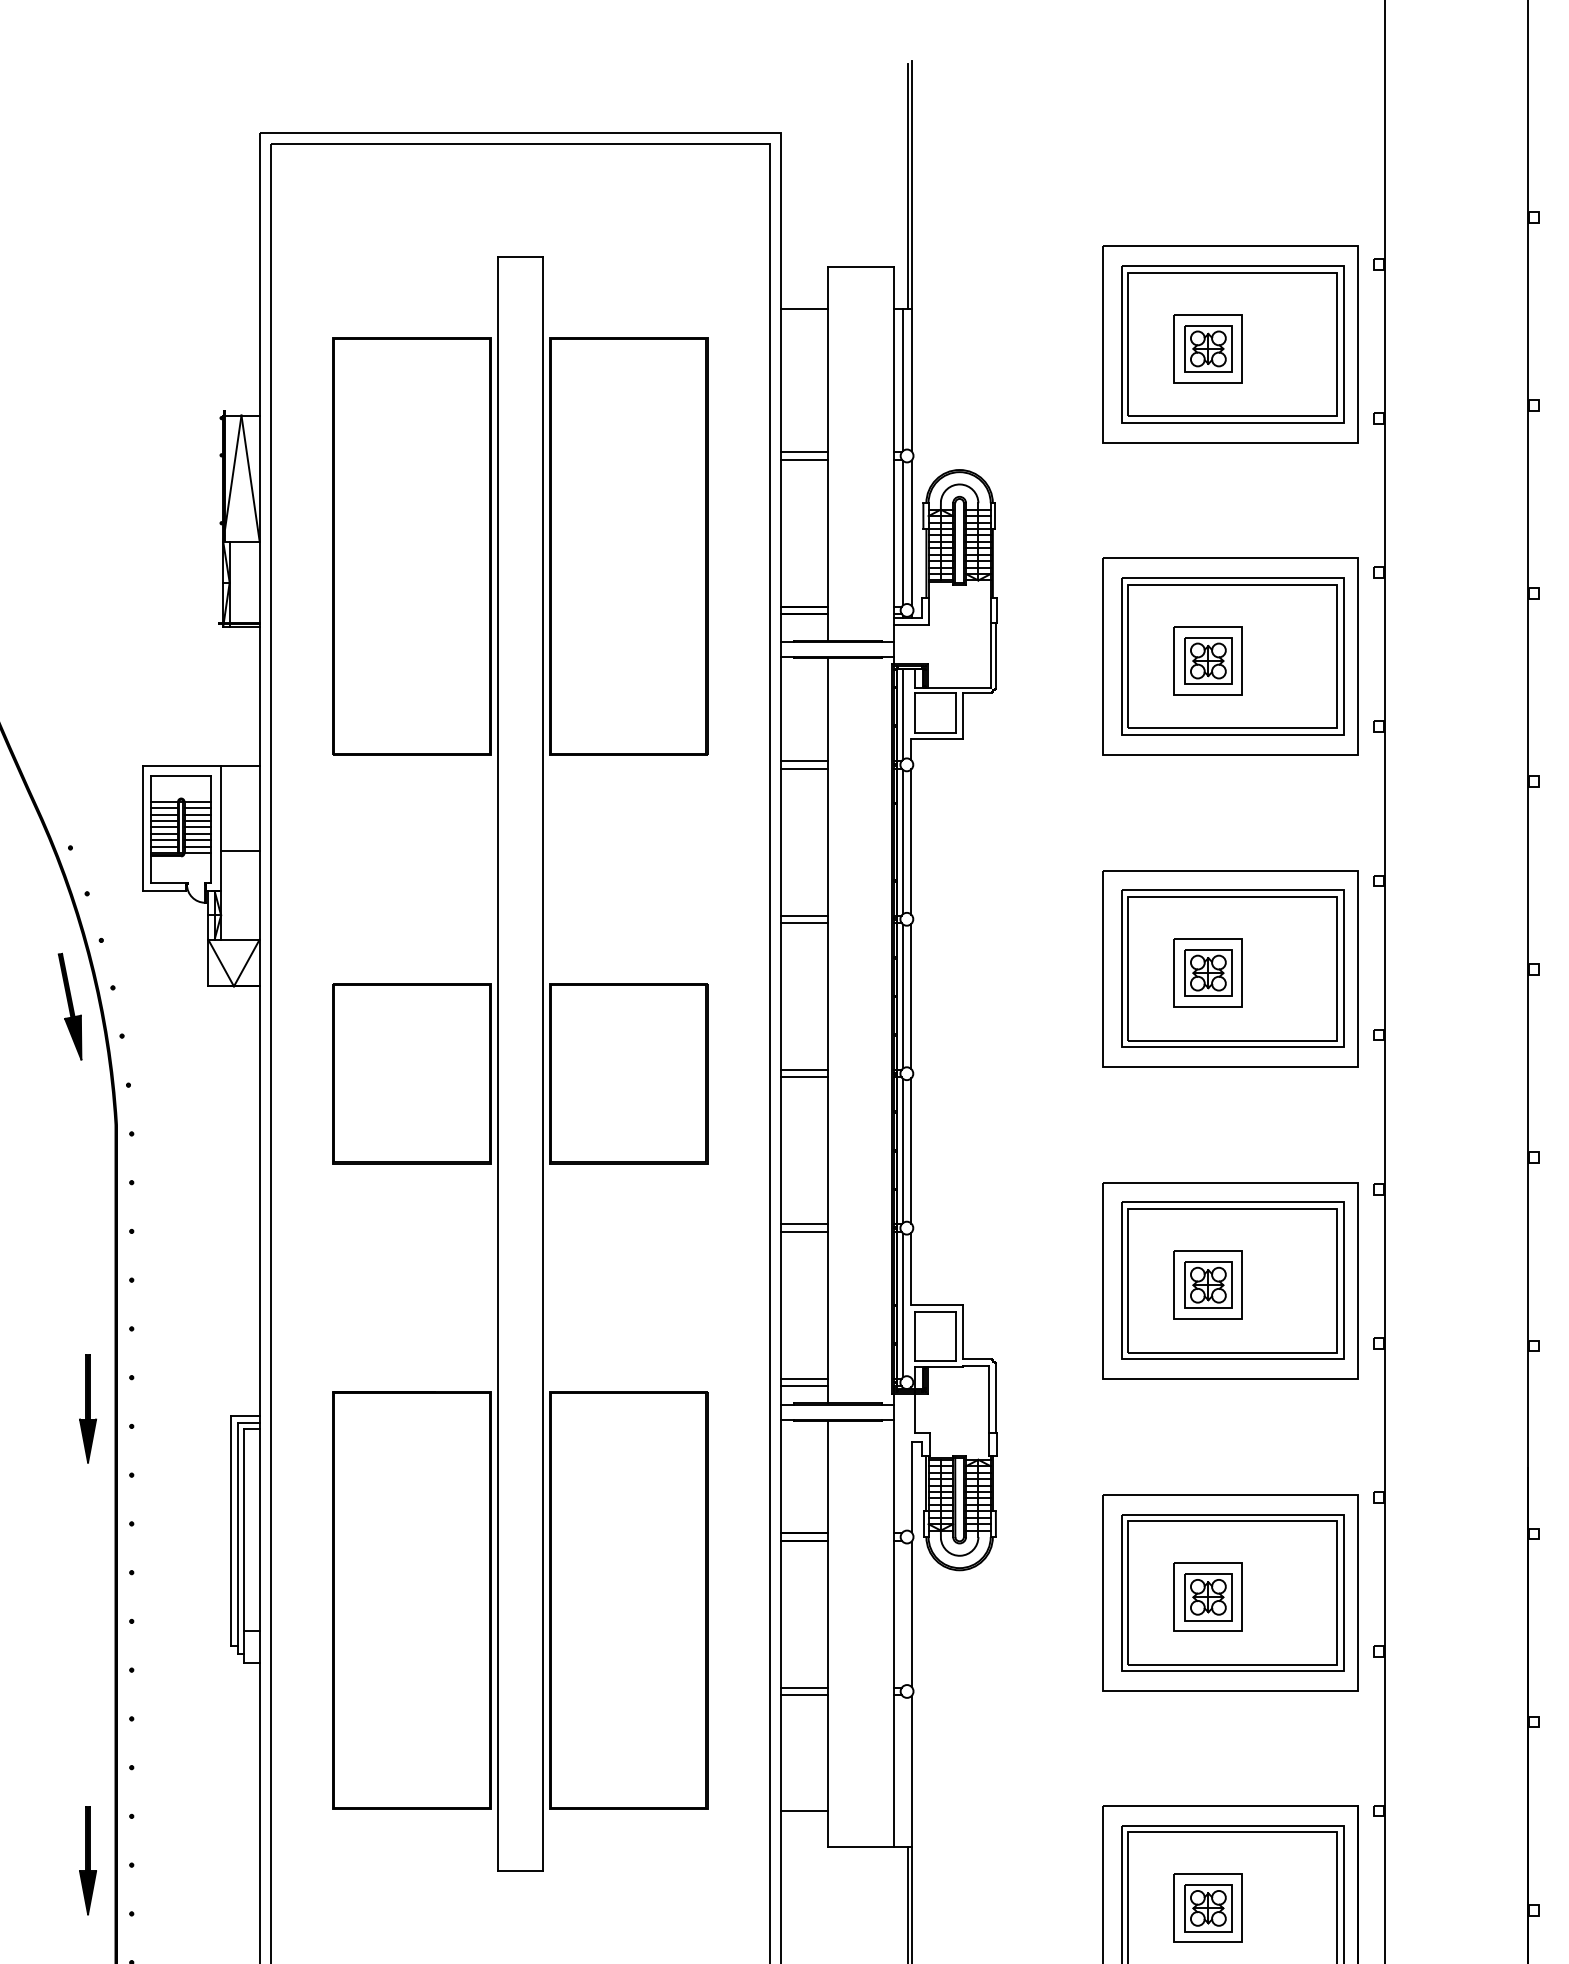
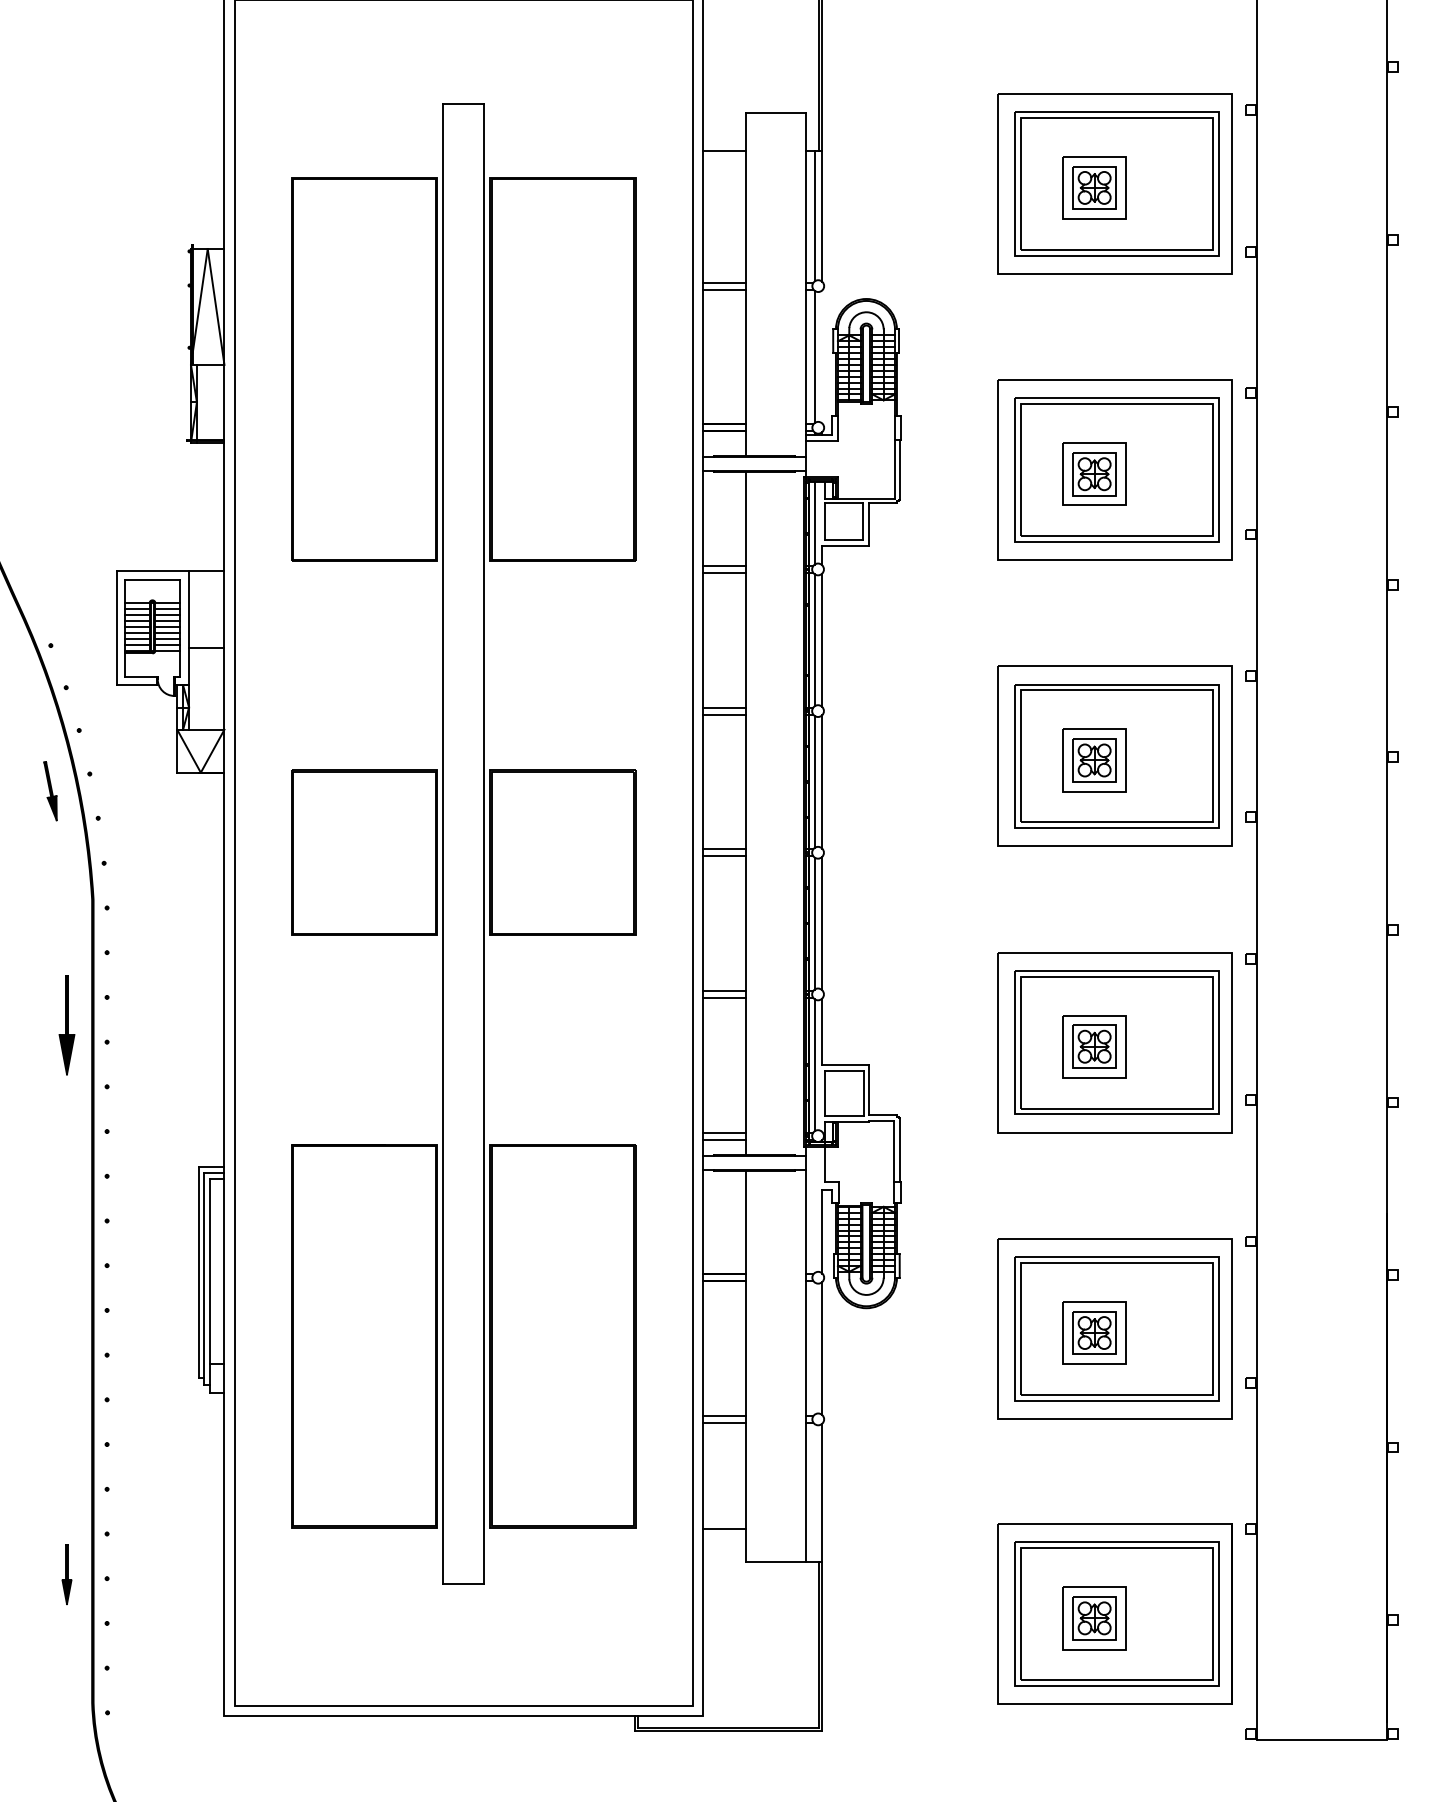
line: (911, 532) -> (822, 356), removed
part: (70, 1005) -> (50, 790), size x0.6
part: (87, 1409) -> (66, 1025), moved
part: (87, 1860) -> (66, 1574), size x0.6

